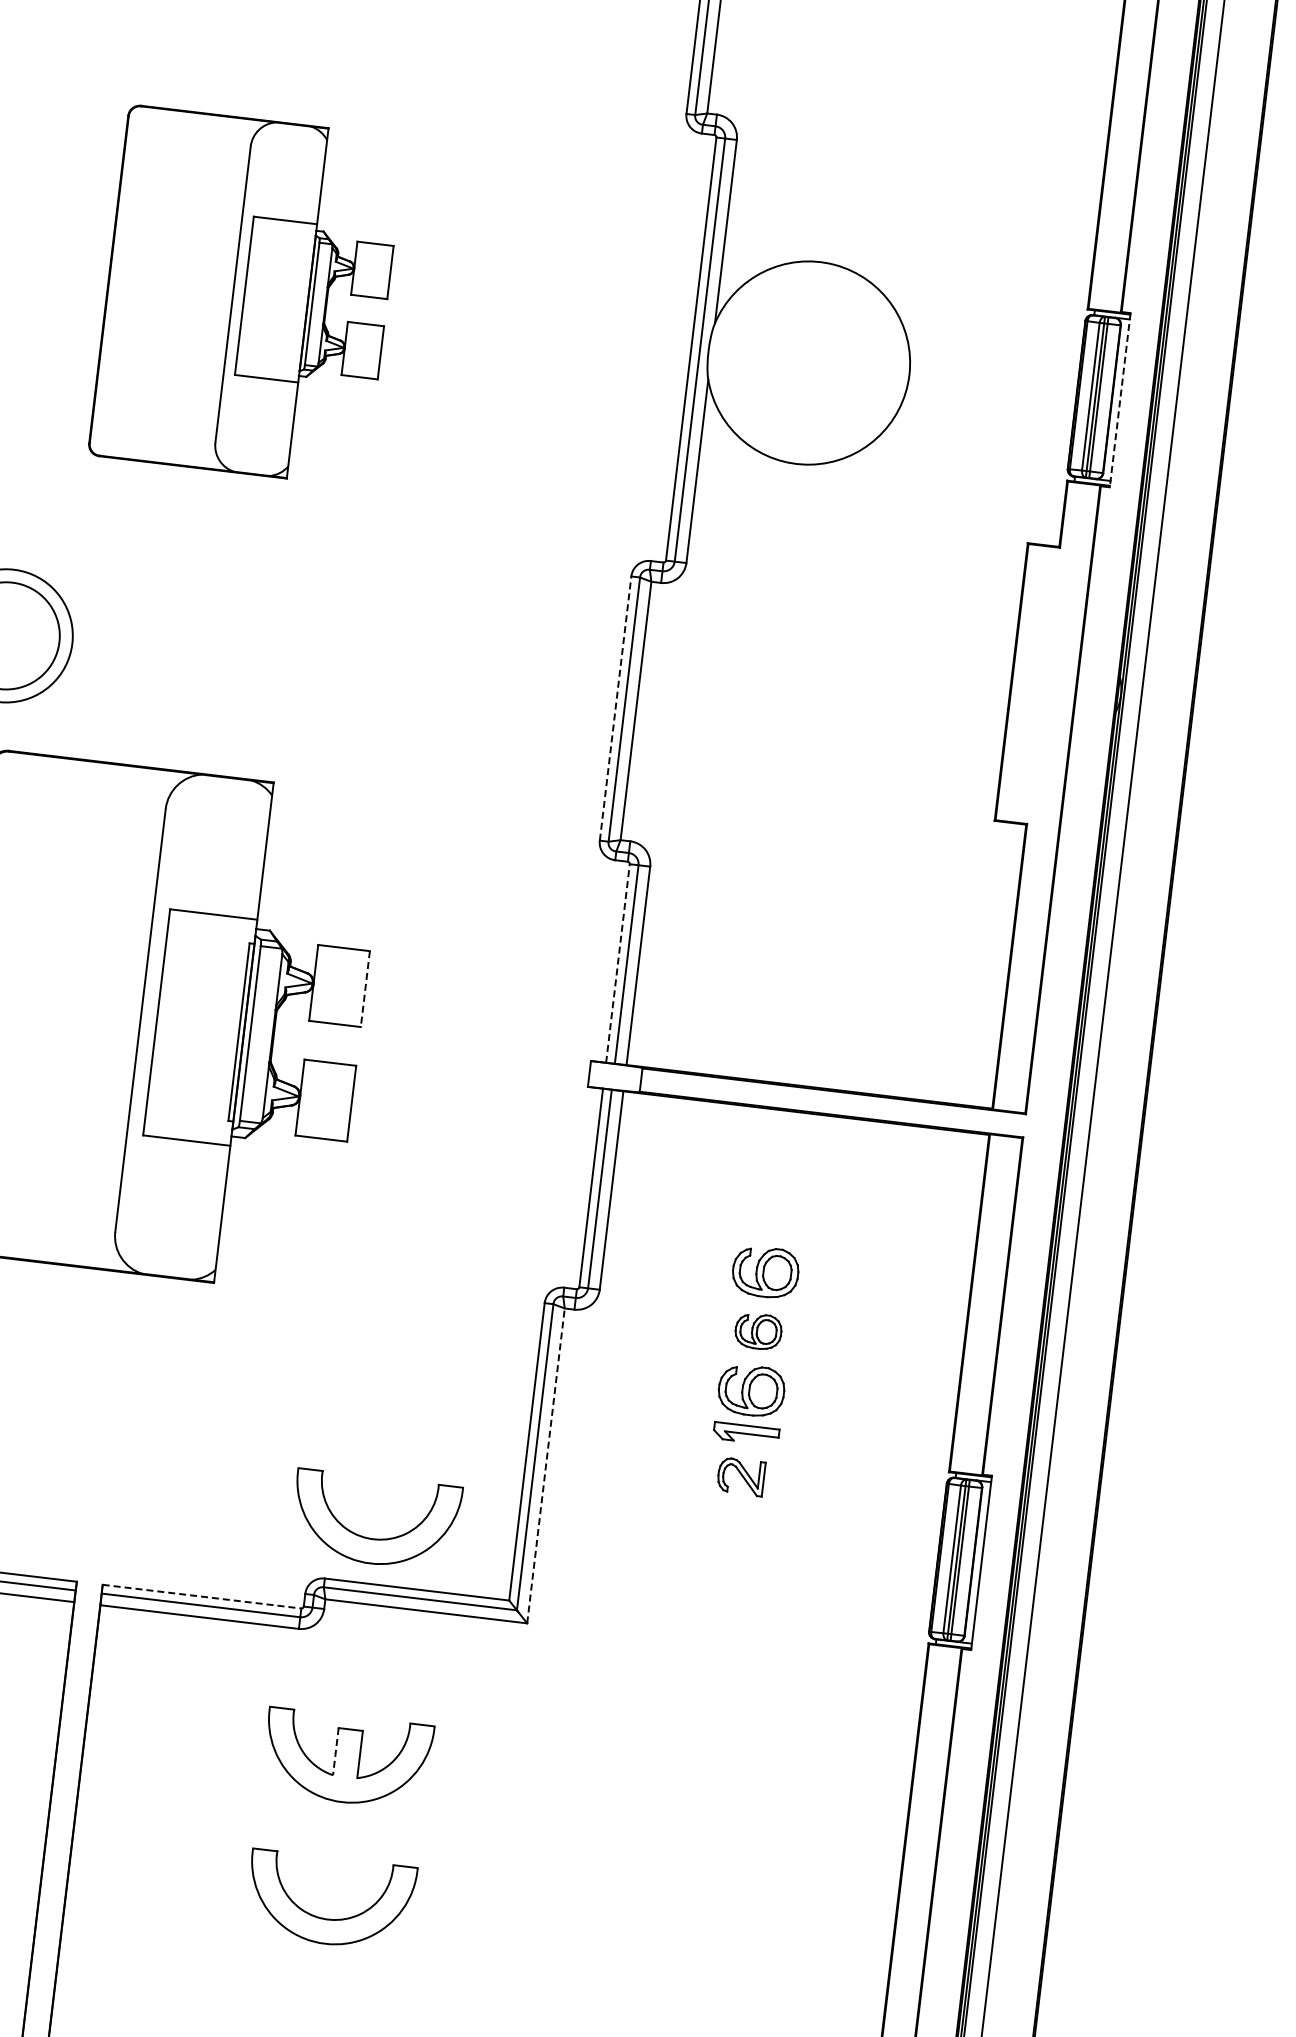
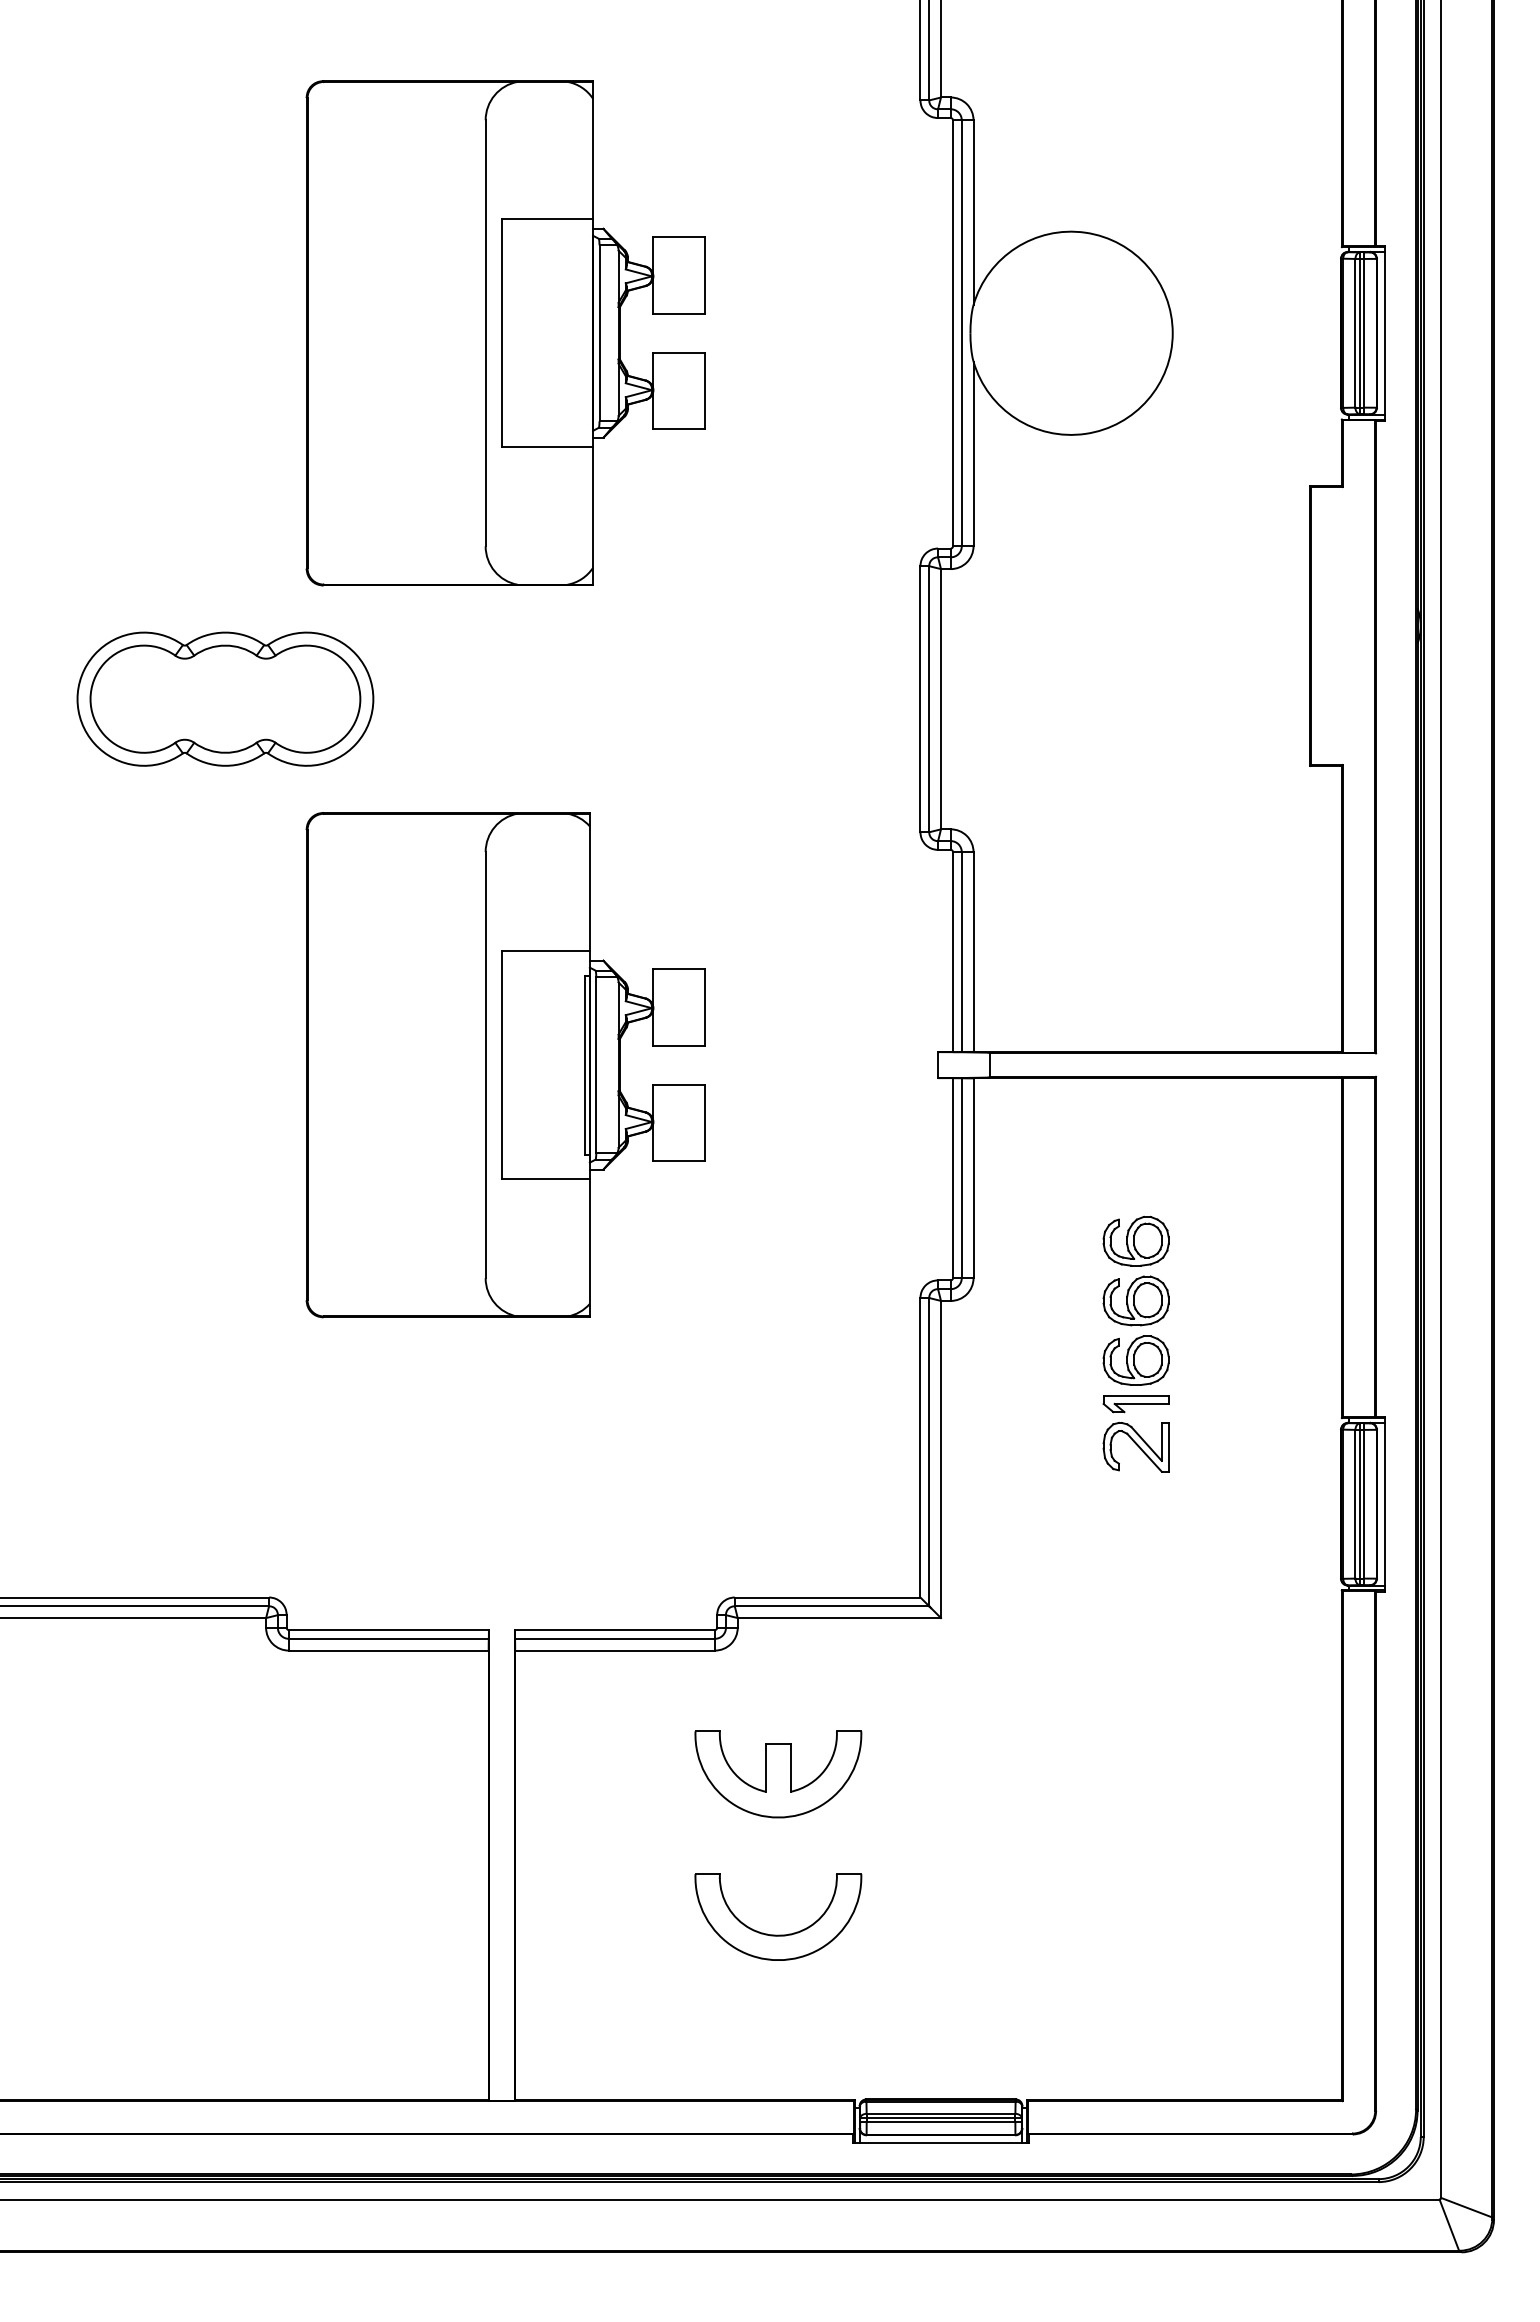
part: (246, 296) -> (505, 333), size x1.43
line: (1120, 400) -> (1385, 333), dashed -> solid
line: (615, 707) -> (920, 698), dashed -> solid
line: (617, 962) -> (952, 951), dashed -> solid
line: (365, 989) -> (705, 1007), dashed -> solid
part: (757, 1331) -> (1135, 1300), size x1.43
line: (546, 1465) -> (941, 1459), dashed -> solid
part: (740, 1477) -> (1135, 1447), size x1.43
part: (373, 1538) -> (778, 1551), removed
line: (202, 1597) -> (615, 1630), dashed -> solid
line: (336, 1752) -> (766, 1768), dashed -> solid

